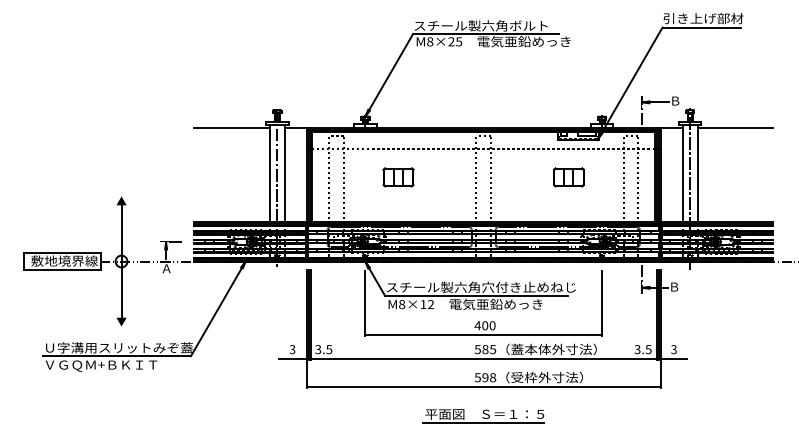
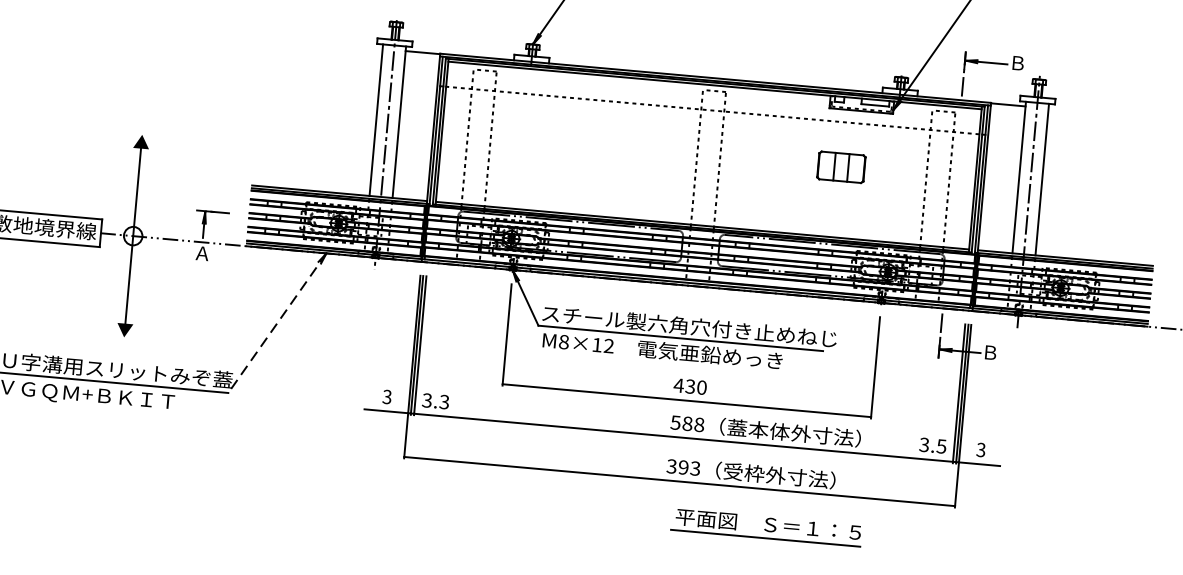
line: (231, 128) -> (322, 44), removed
line: (735, 128) -> (1107, 114), removed
part: (398, 177) -> (576, 143), removed
line: (218, 308) -> (277, 322), solid -> dashed
text: (485, 325) -> (690, 386), 400 -> 430
text: (329, 349) -> (444, 402), 3.5 -> 3.3
text: (493, 349) -> (700, 424), 585 -> 588
text: (485, 377) -> (683, 467), 598 -> 393
part: (483, 416) -> (766, 527), moved

